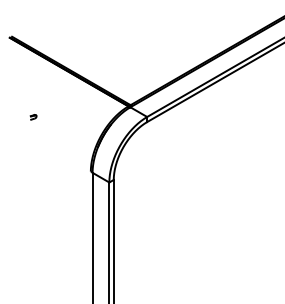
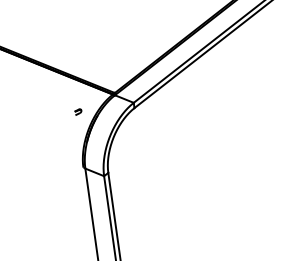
part: (33, 117) -> (78, 112), moved

